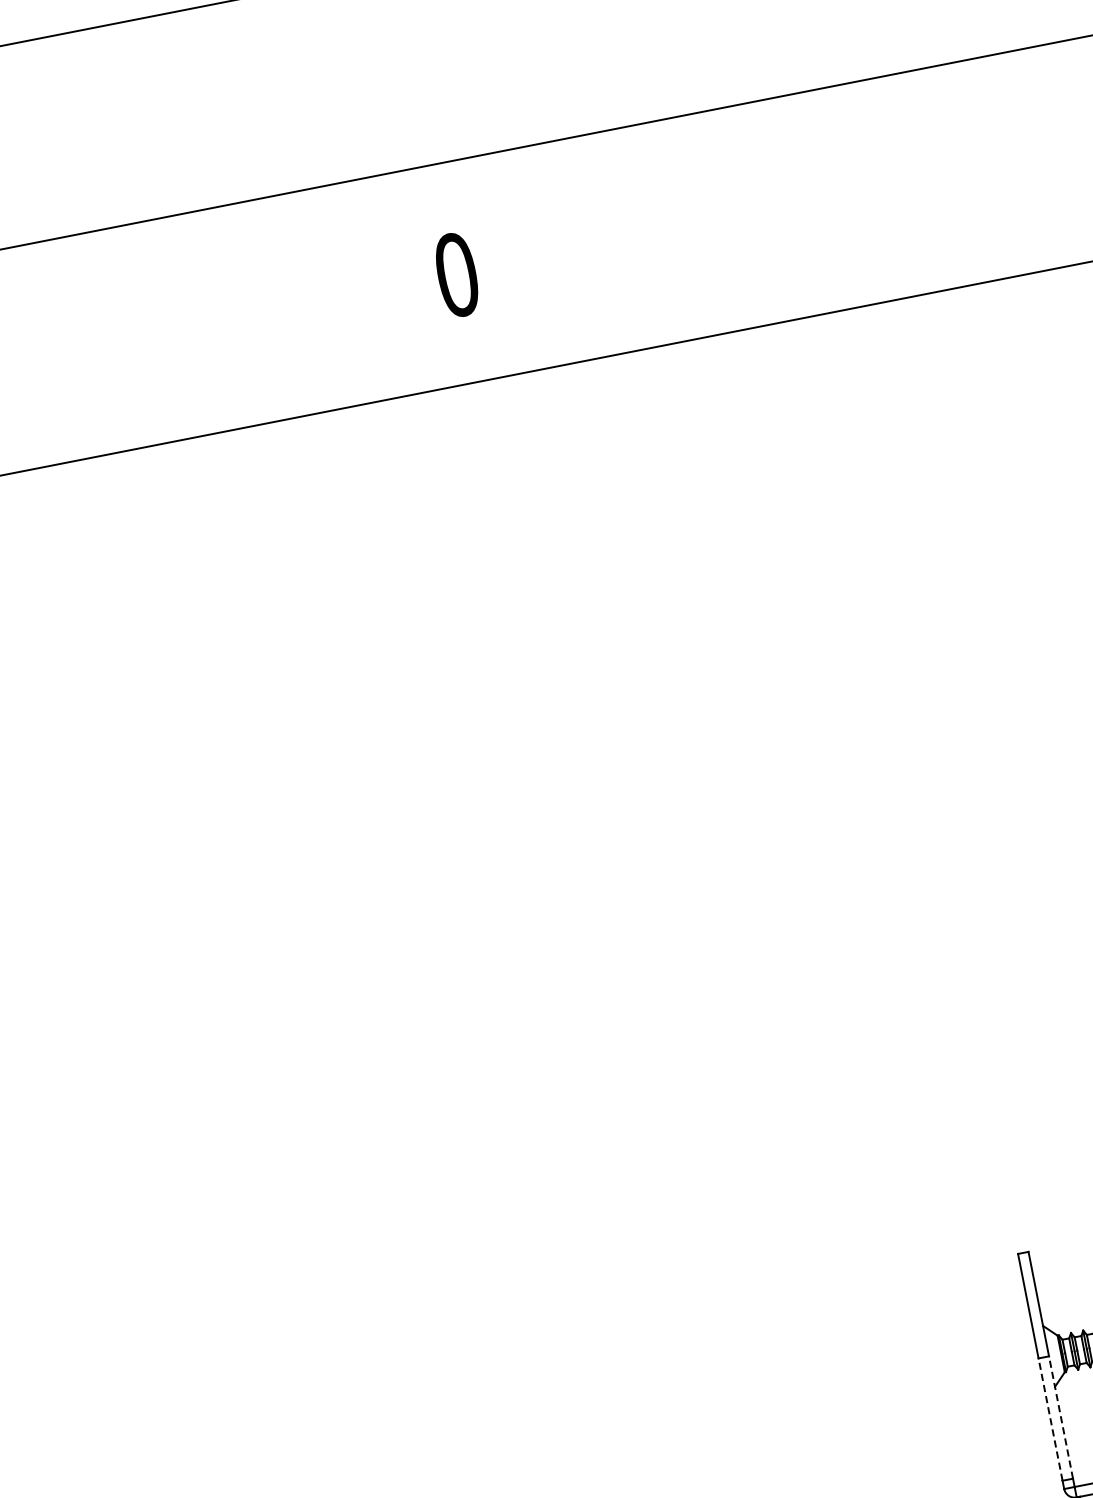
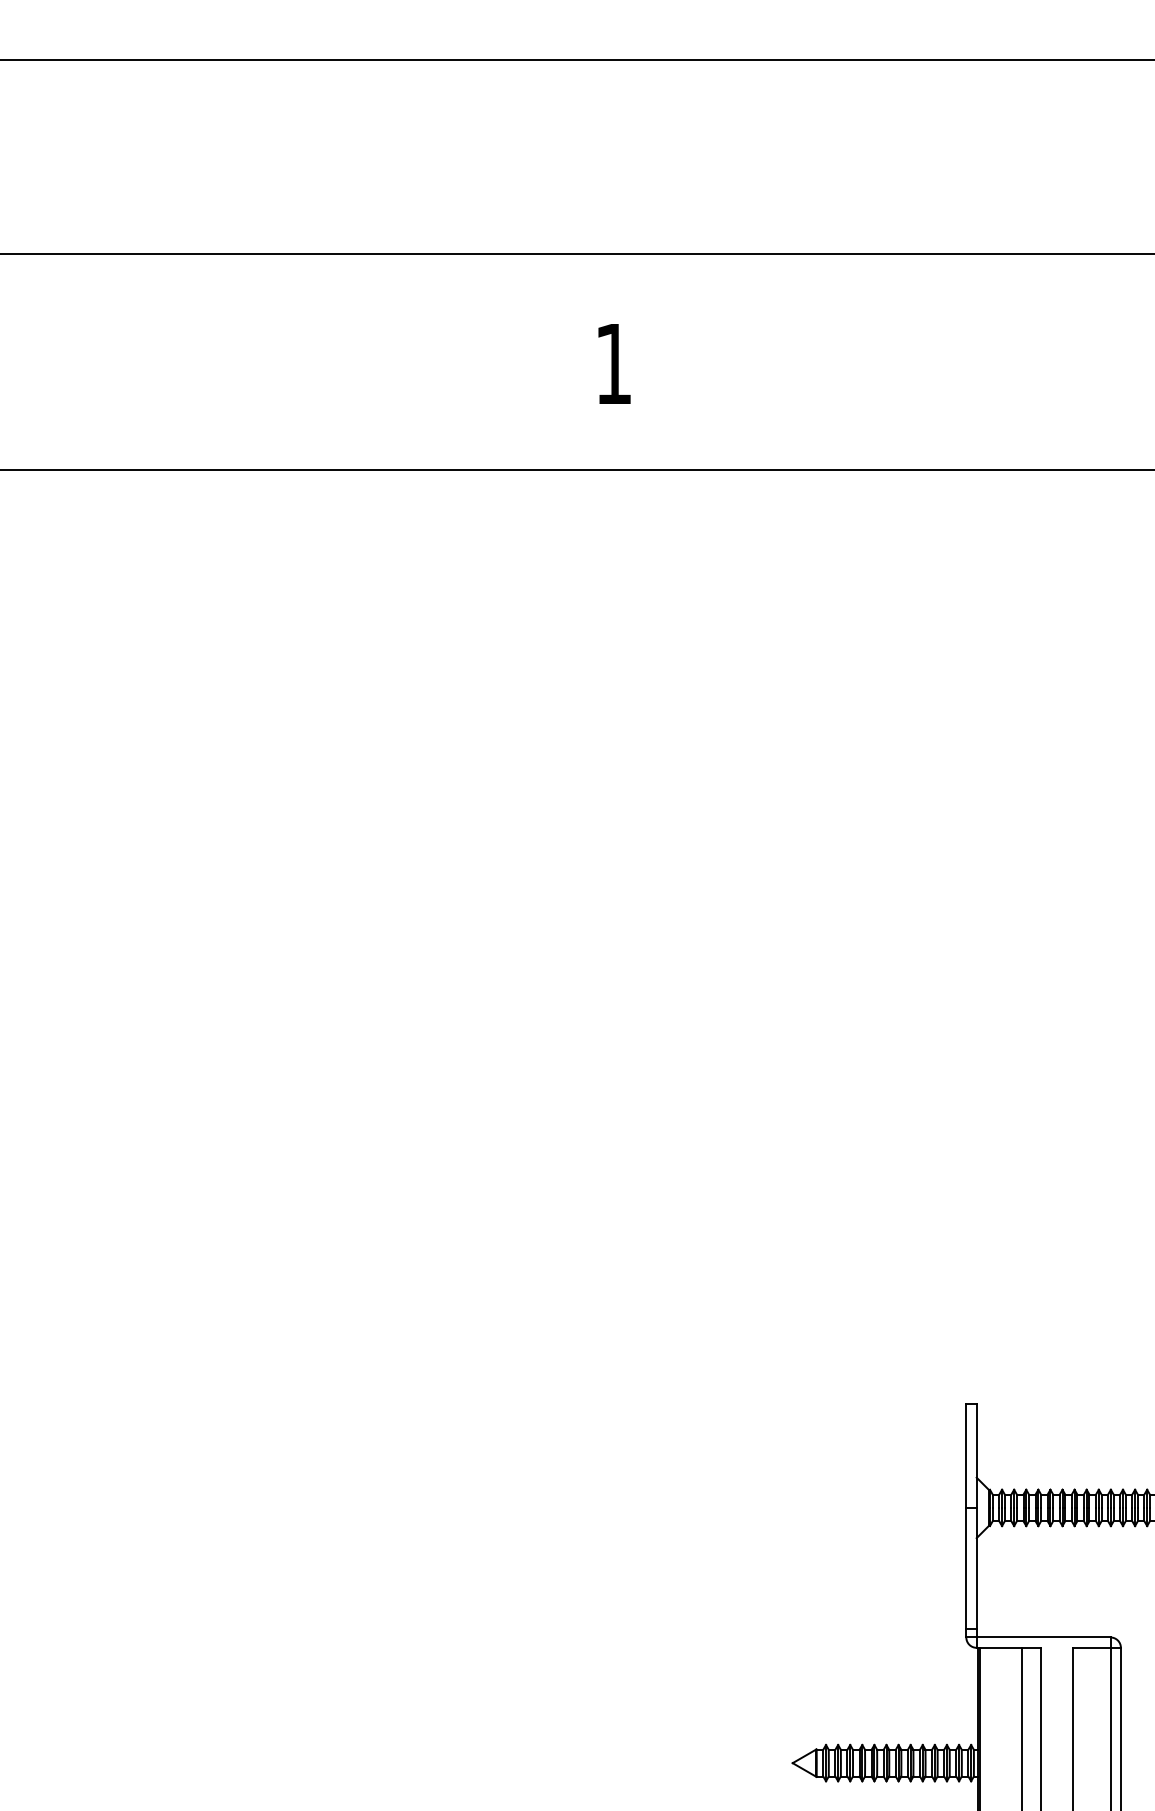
text: (456, 274) -> (613, 363), 0 -> 1
line: (1060, 1417) -> (976, 1568), dashed -> solid
line: (1050, 1419) -> (966, 1568), dashed -> solid

